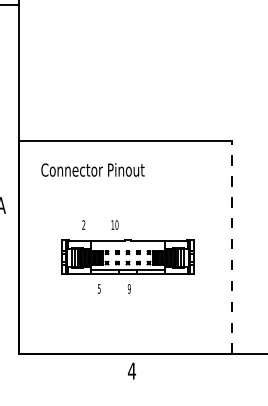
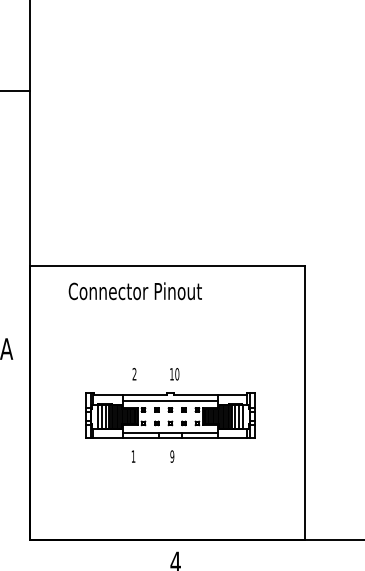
text: (92, 170) -> (134, 291), moved
text: (100, 225) -> (155, 374), moved
line: (127, 245) -> (169, 400), added
line: (231, 246) -> (304, 402), dashed -> solid
text: (99, 288) -> (133, 456), 5 -> 1

